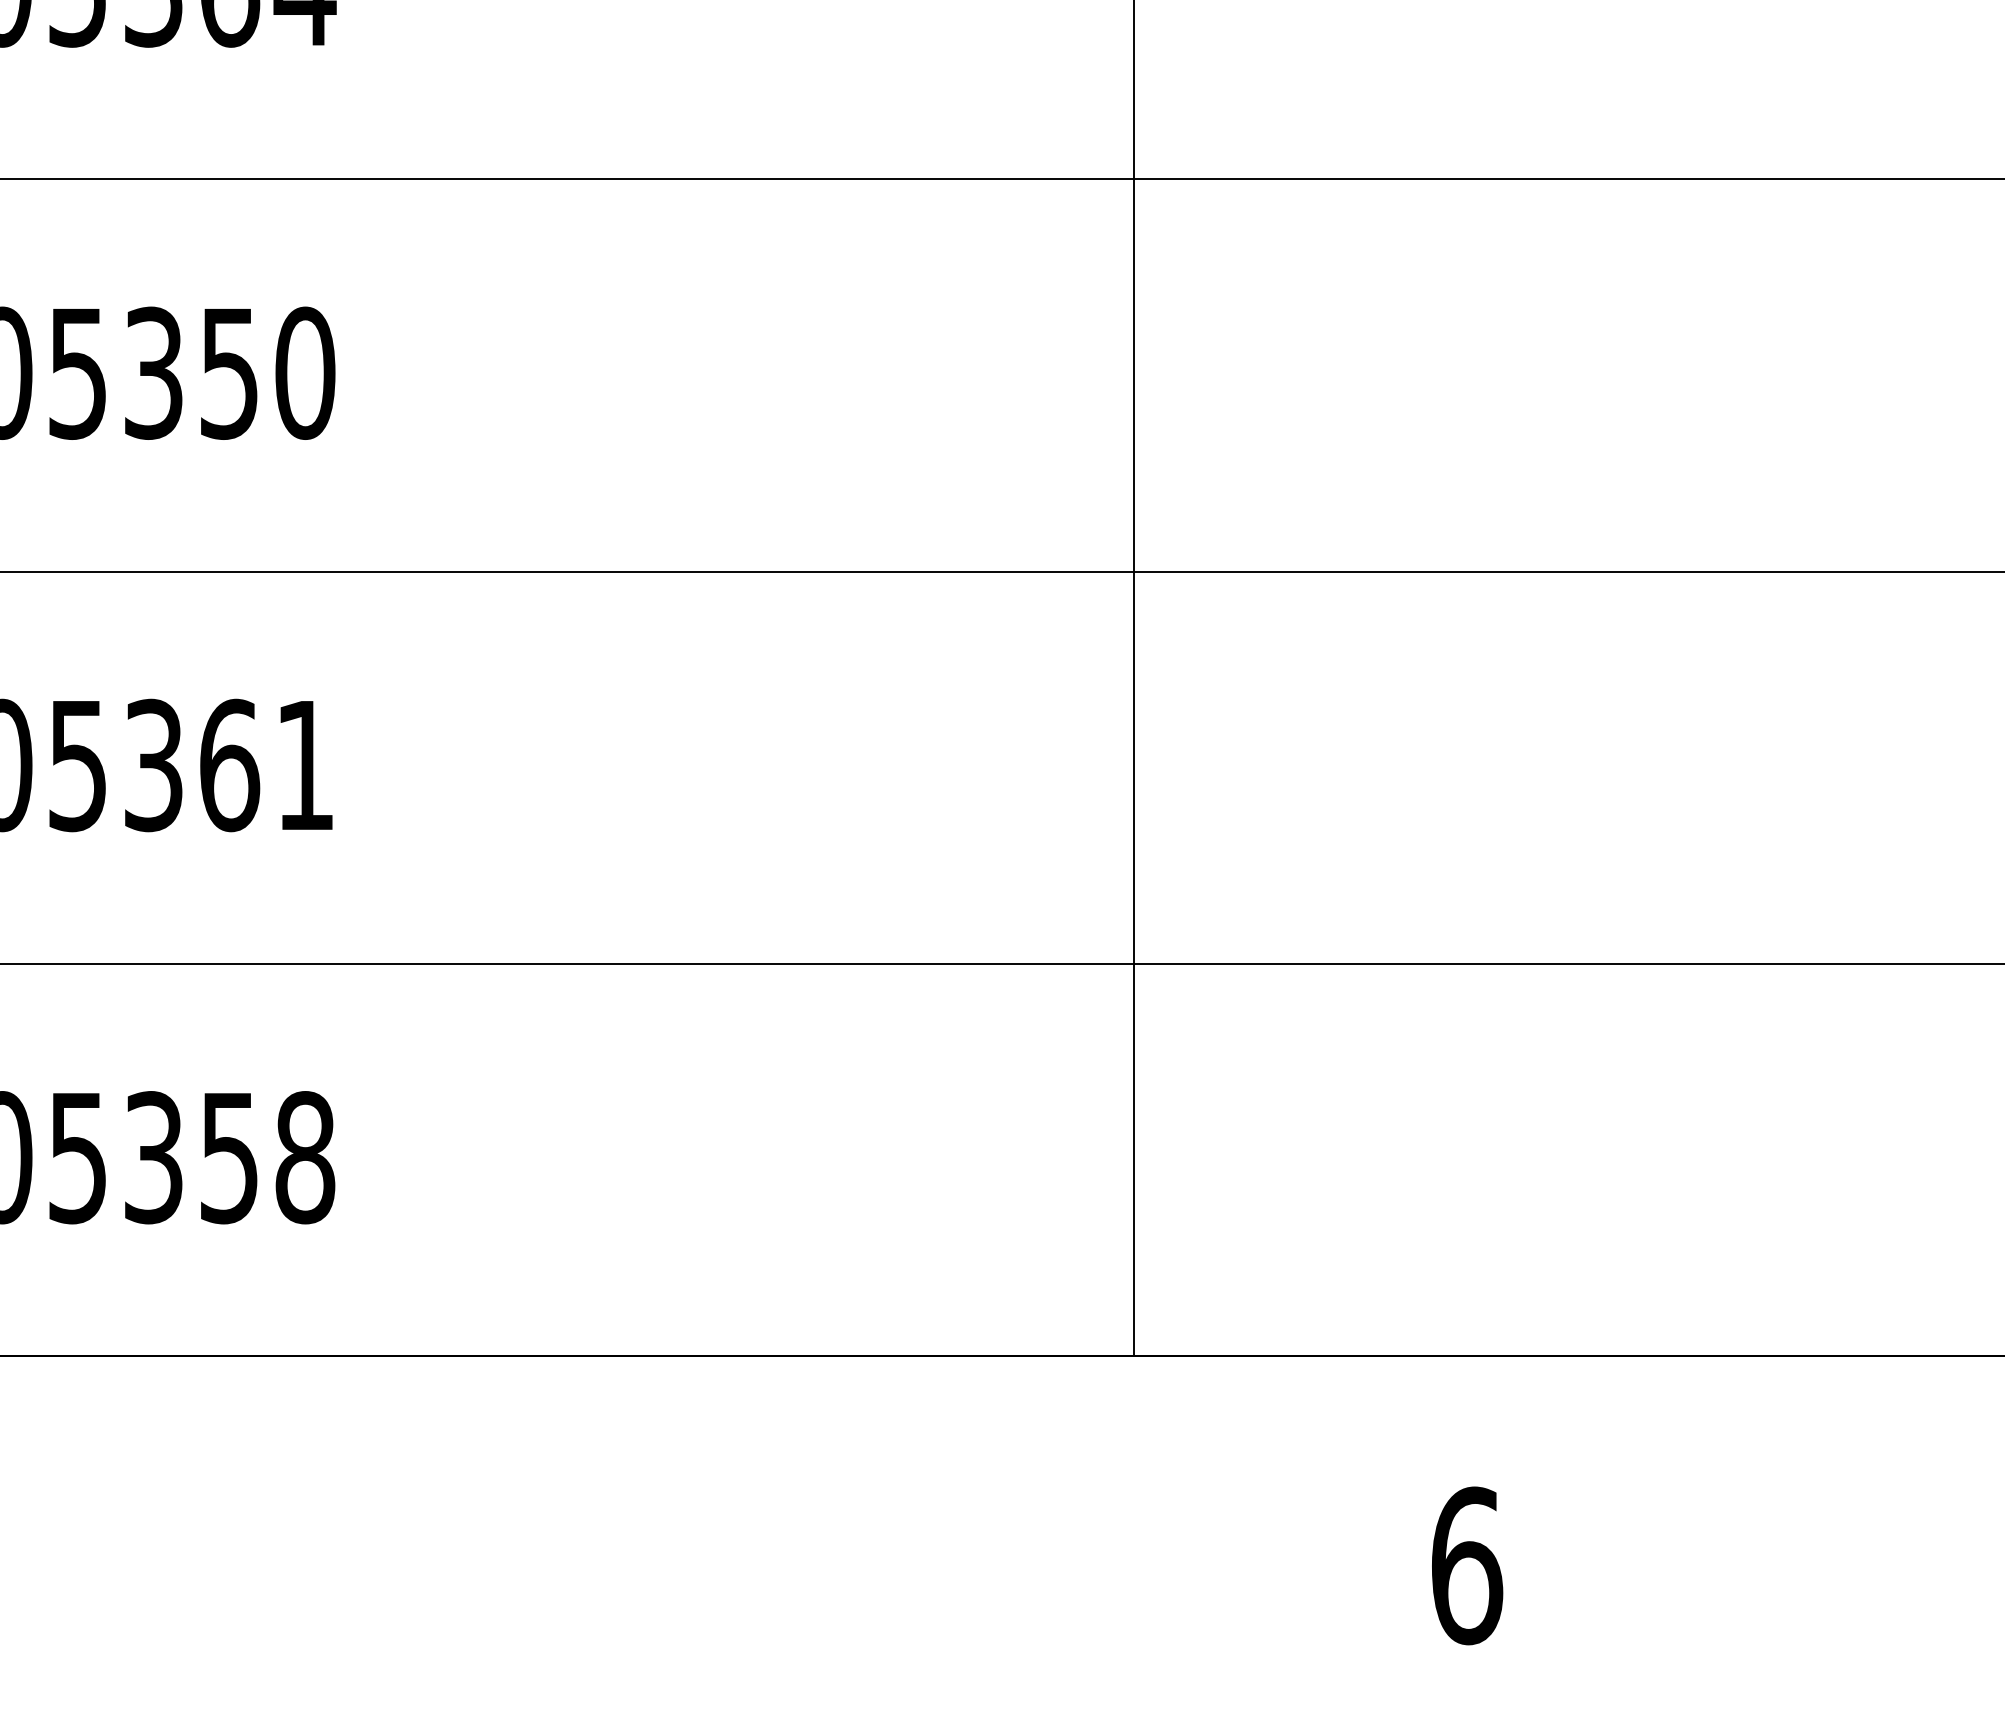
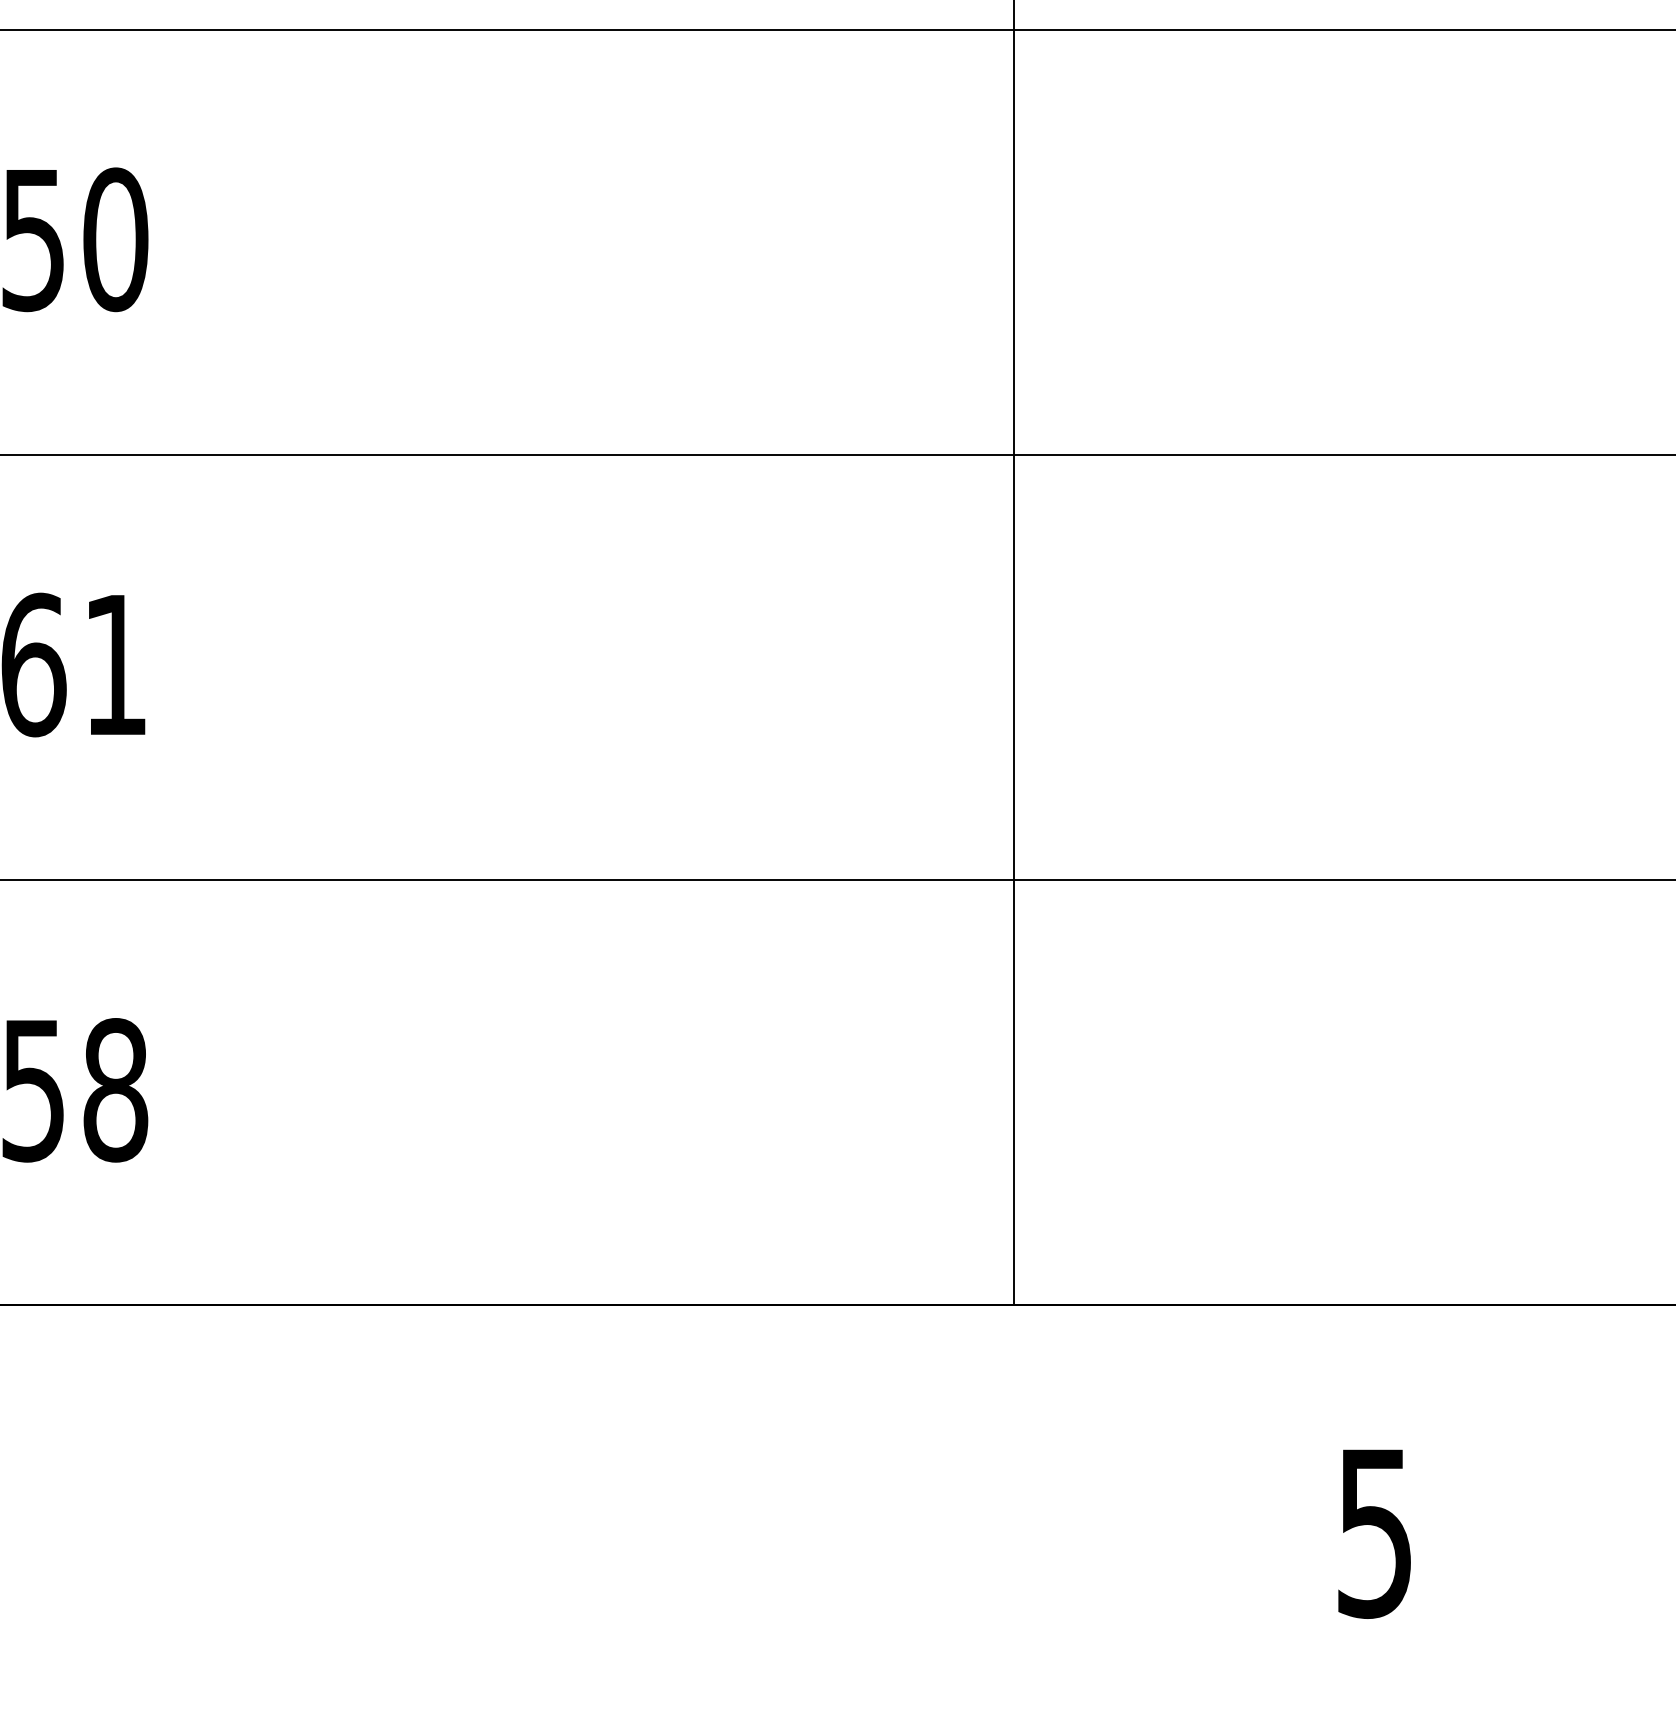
text: (1467, 1565) -> (1375, 1532), 6 -> 5

